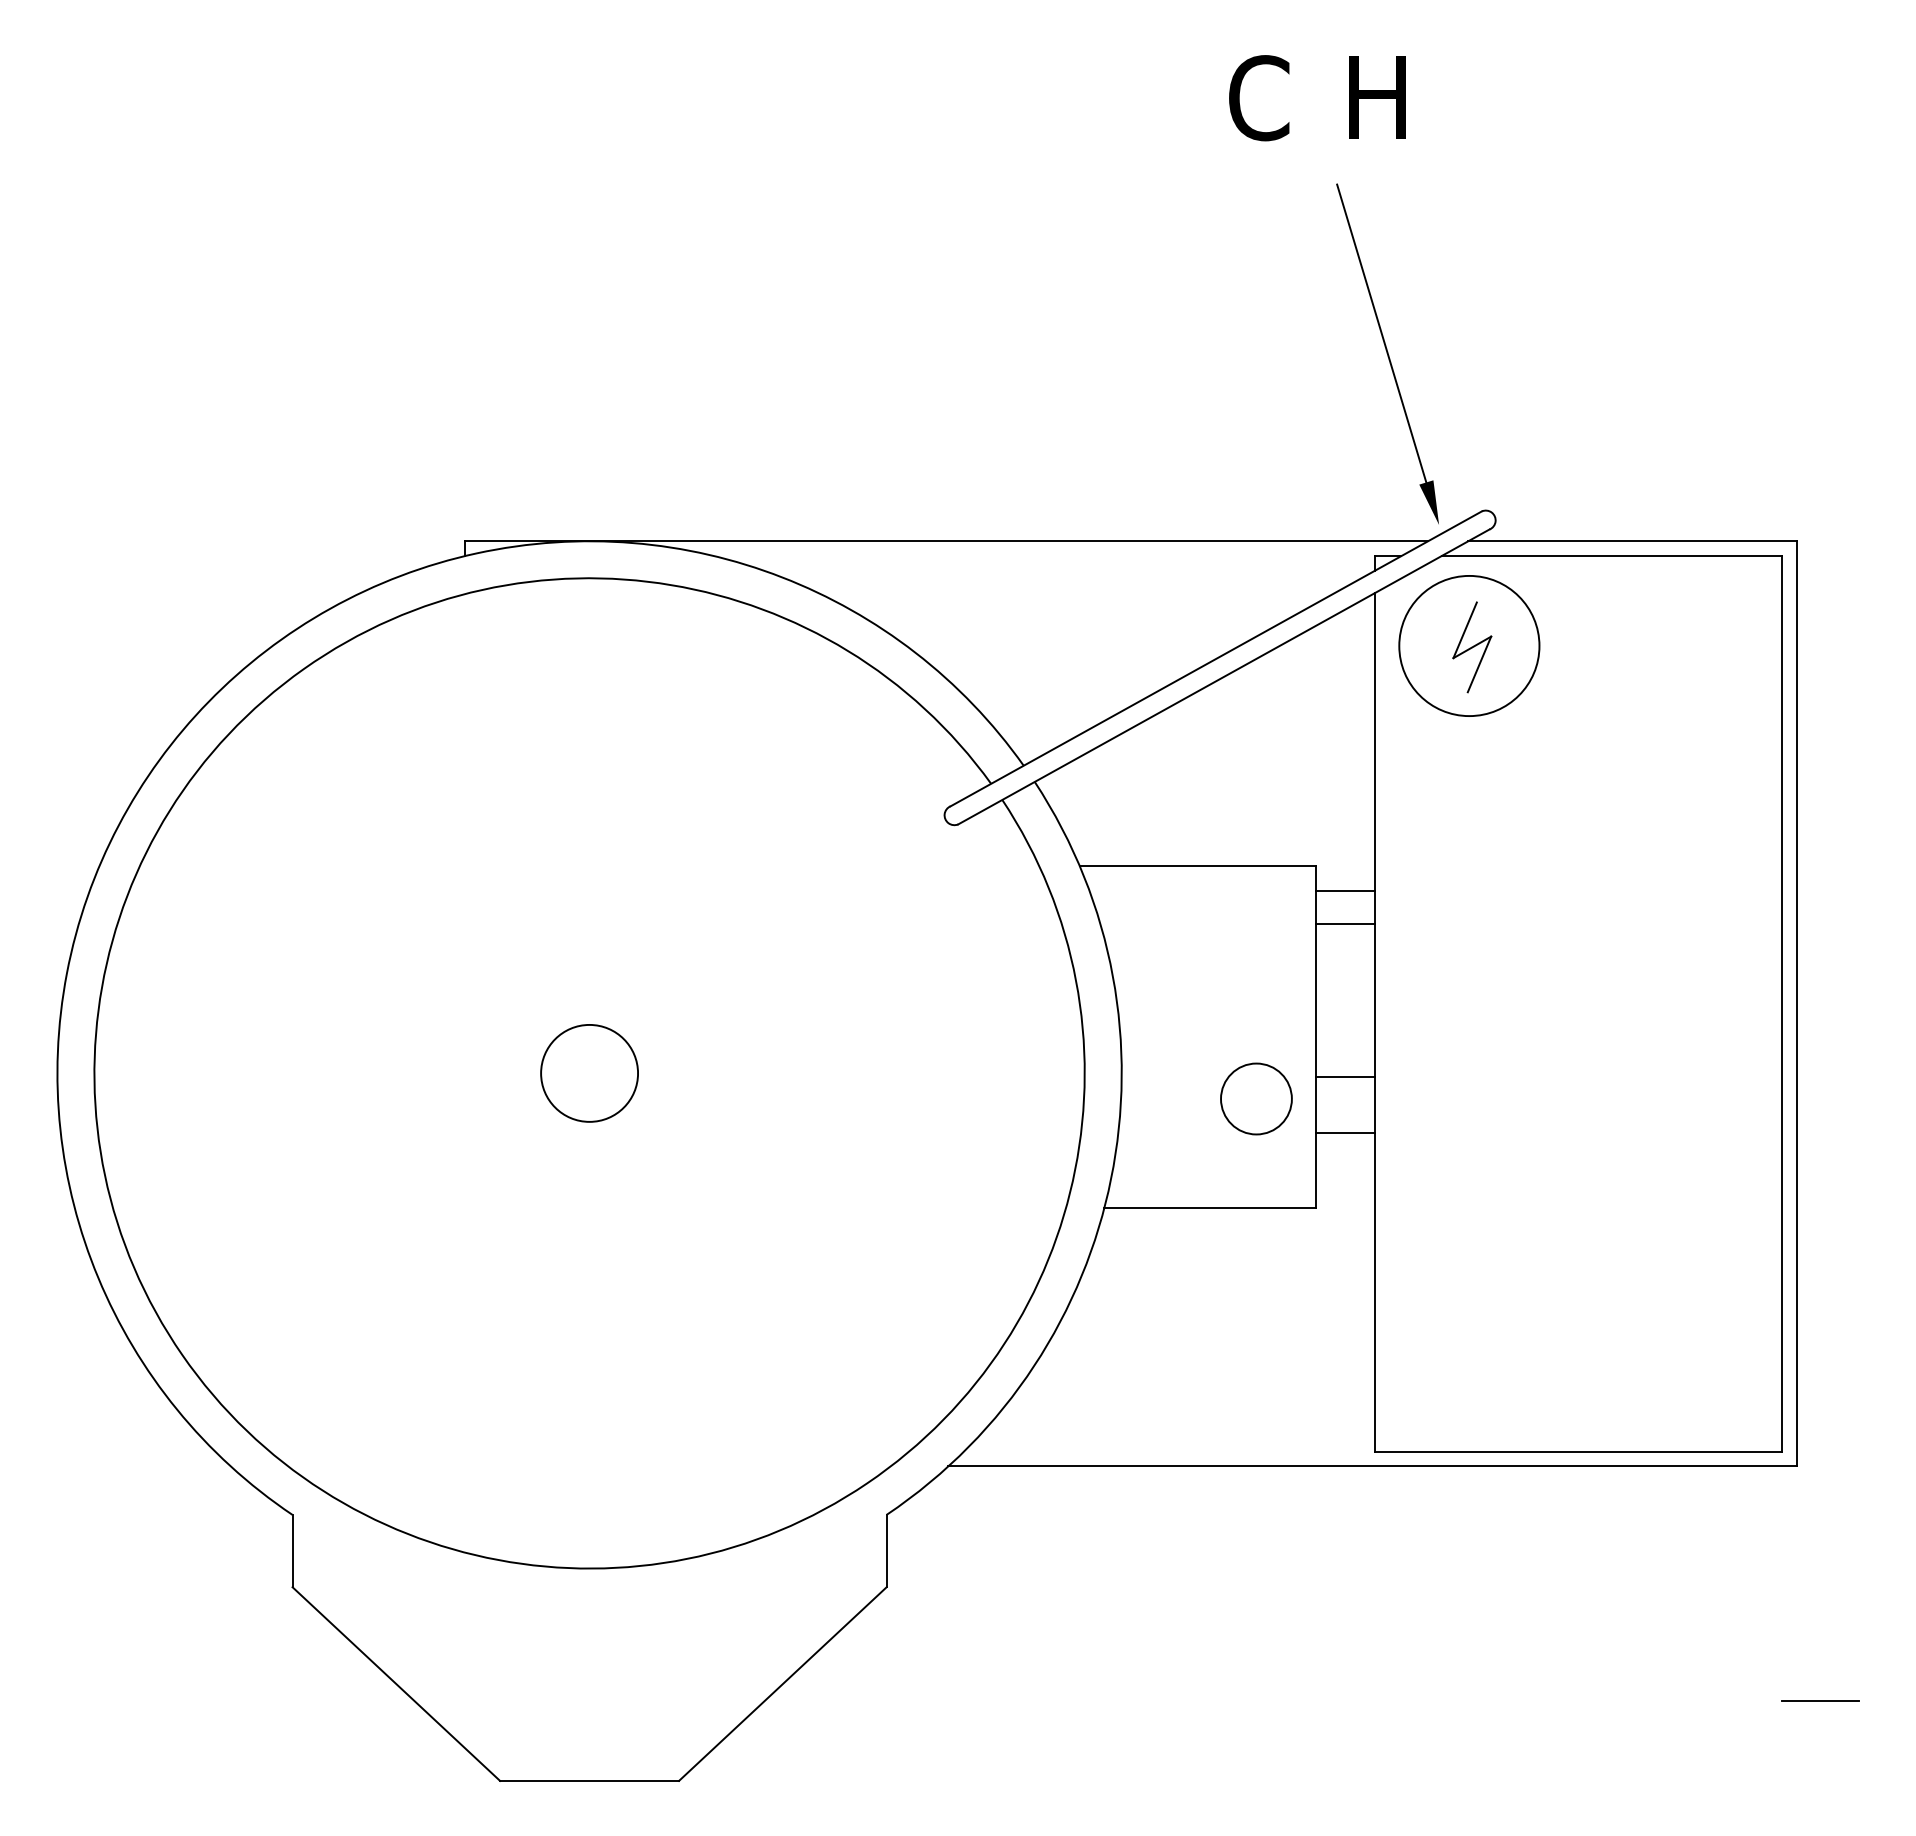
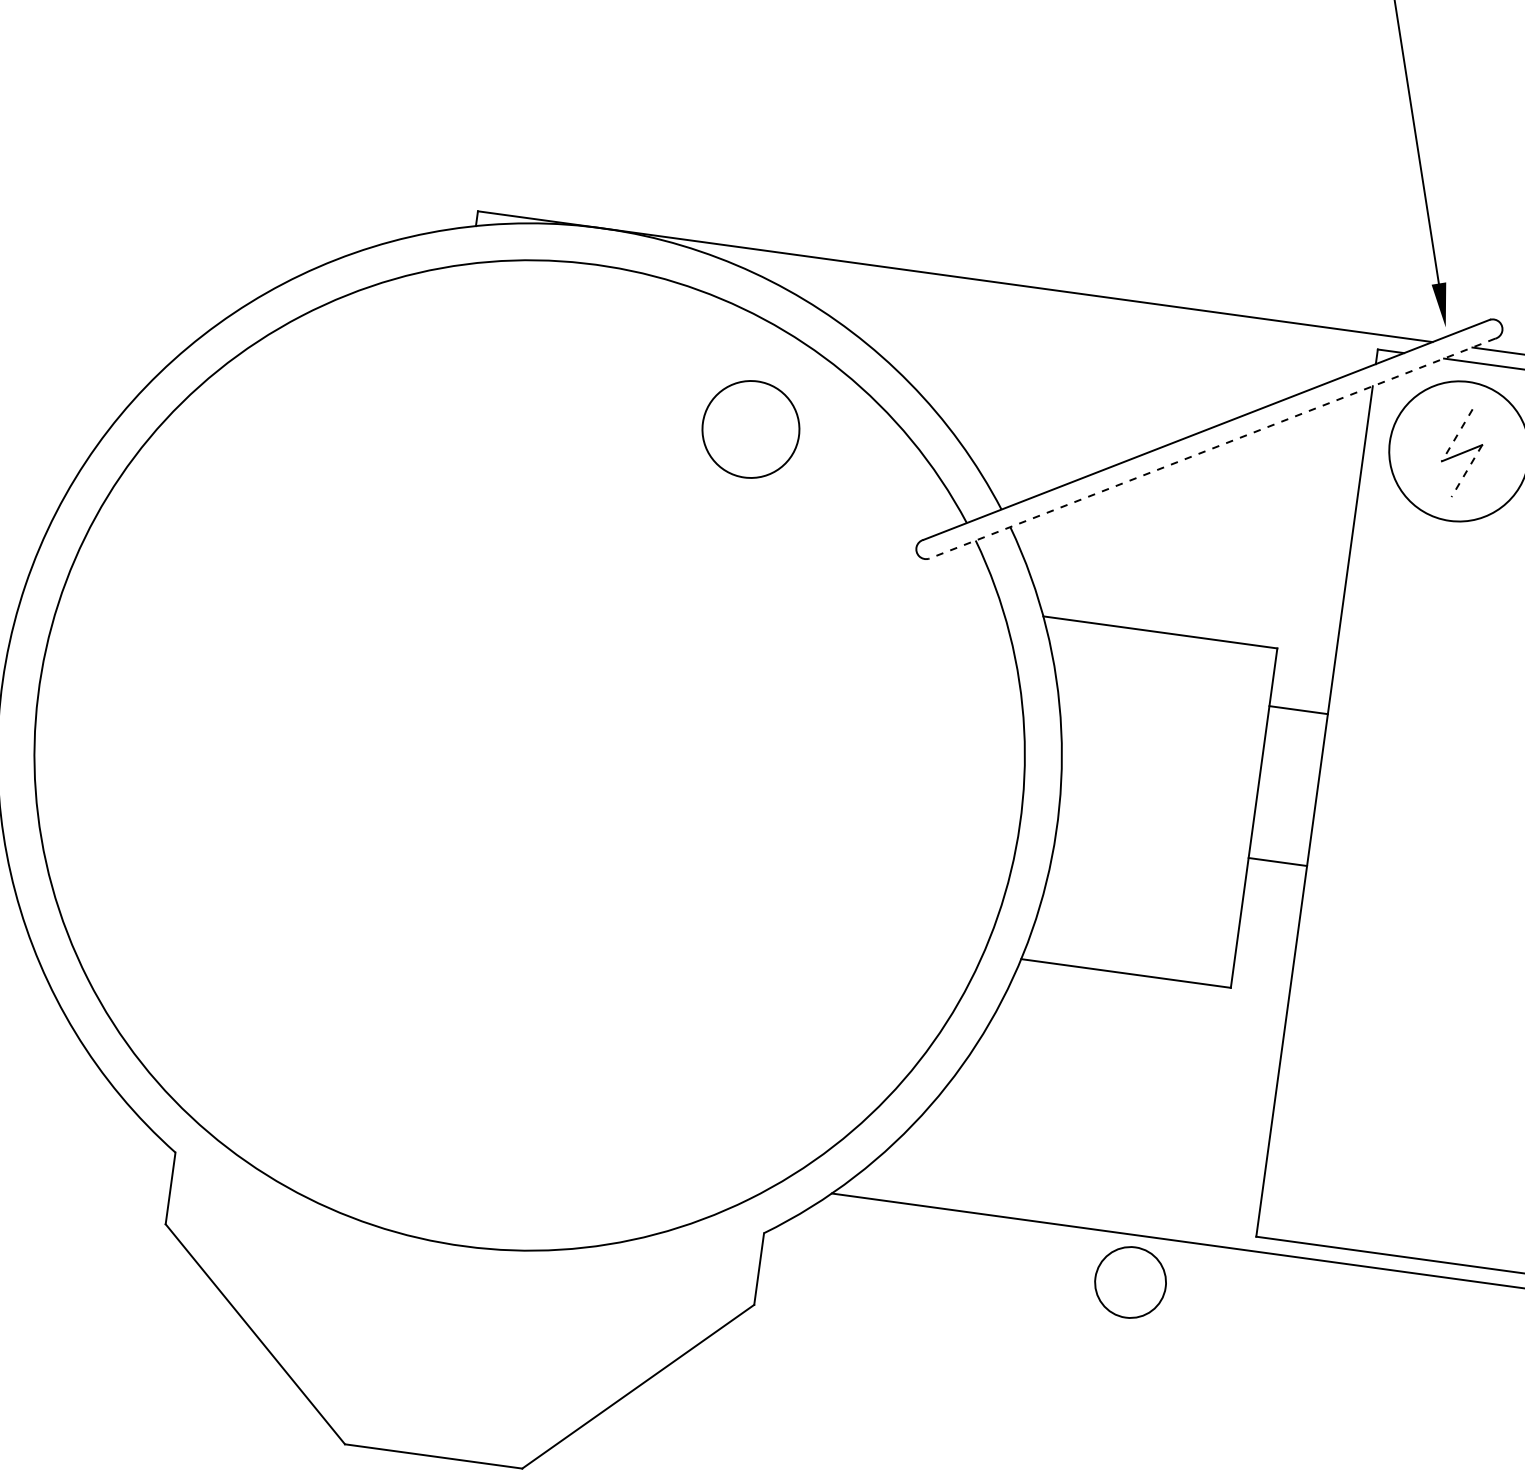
line: (1464, 630) -> (1456, 435), solid -> dashed
line: (1479, 664) -> (1466, 471), solid -> dashed
line: (1223, 676) -> (1211, 448), solid -> dashed
line: (1344, 891) -> (1302, 677), removed
circle: (589, 1073) -> (750, 429), moved
circle: (1256, 1098) -> (1130, 1282), moved
line: (1344, 1132) -> (1269, 916), removed

